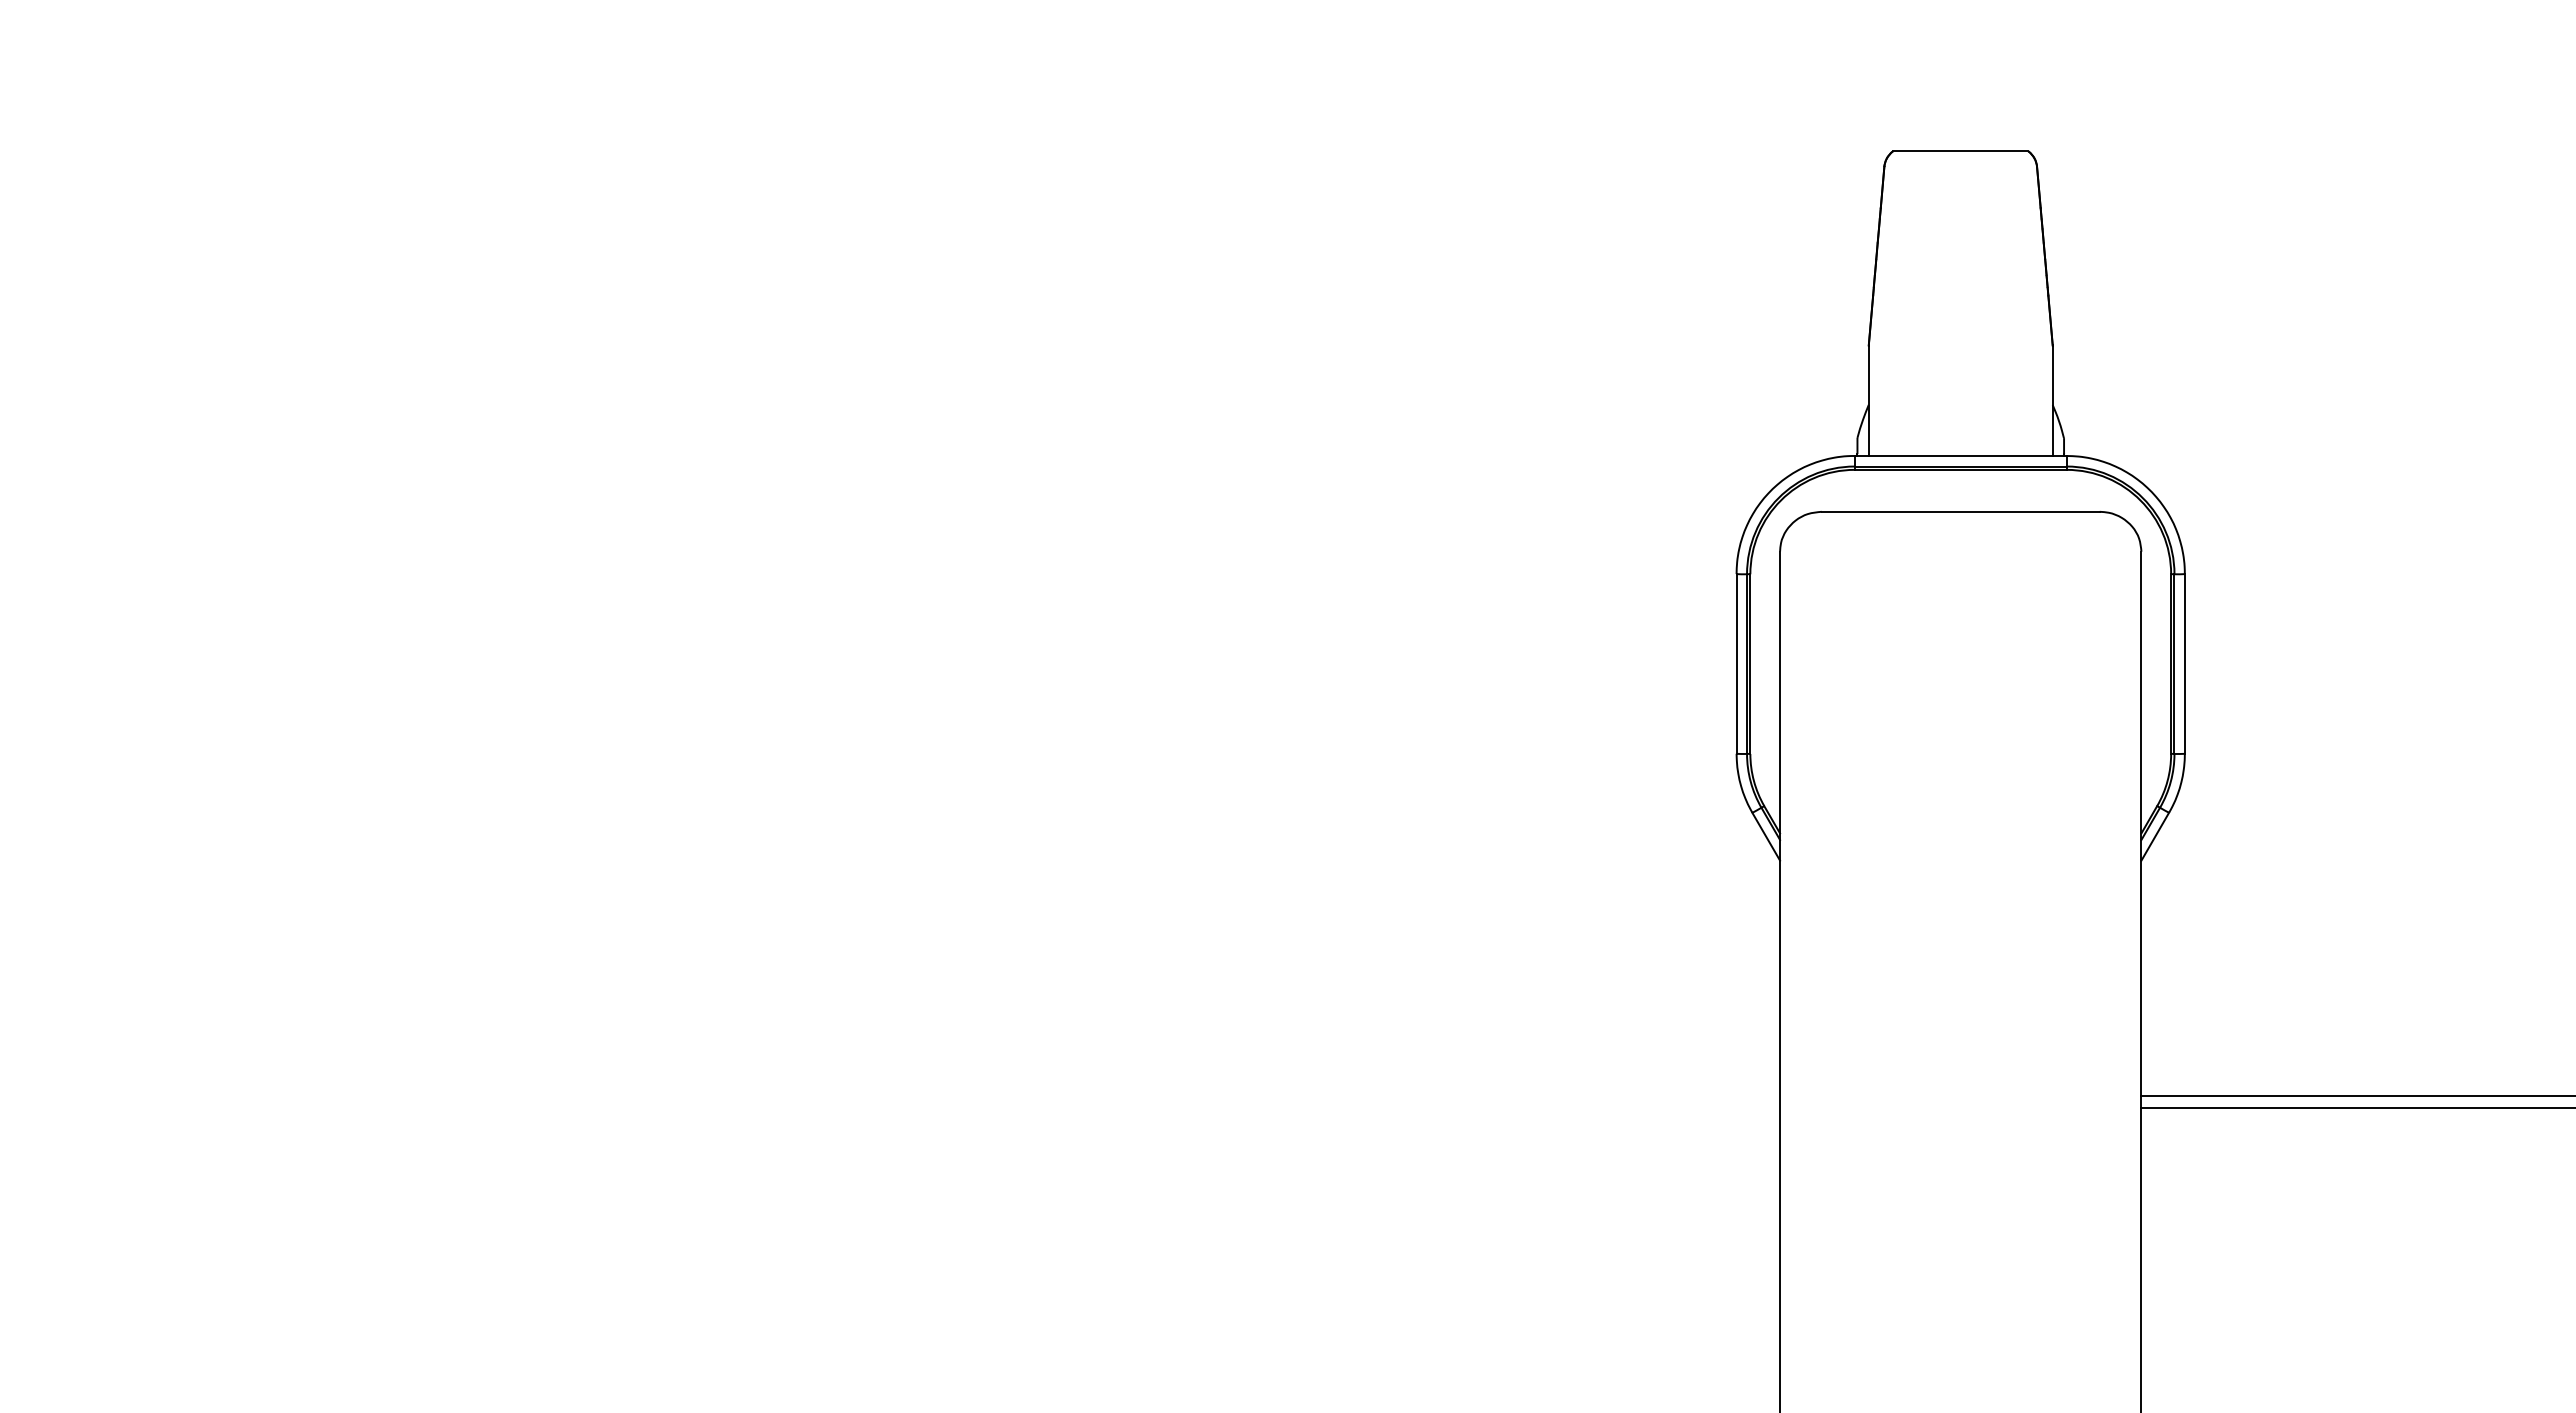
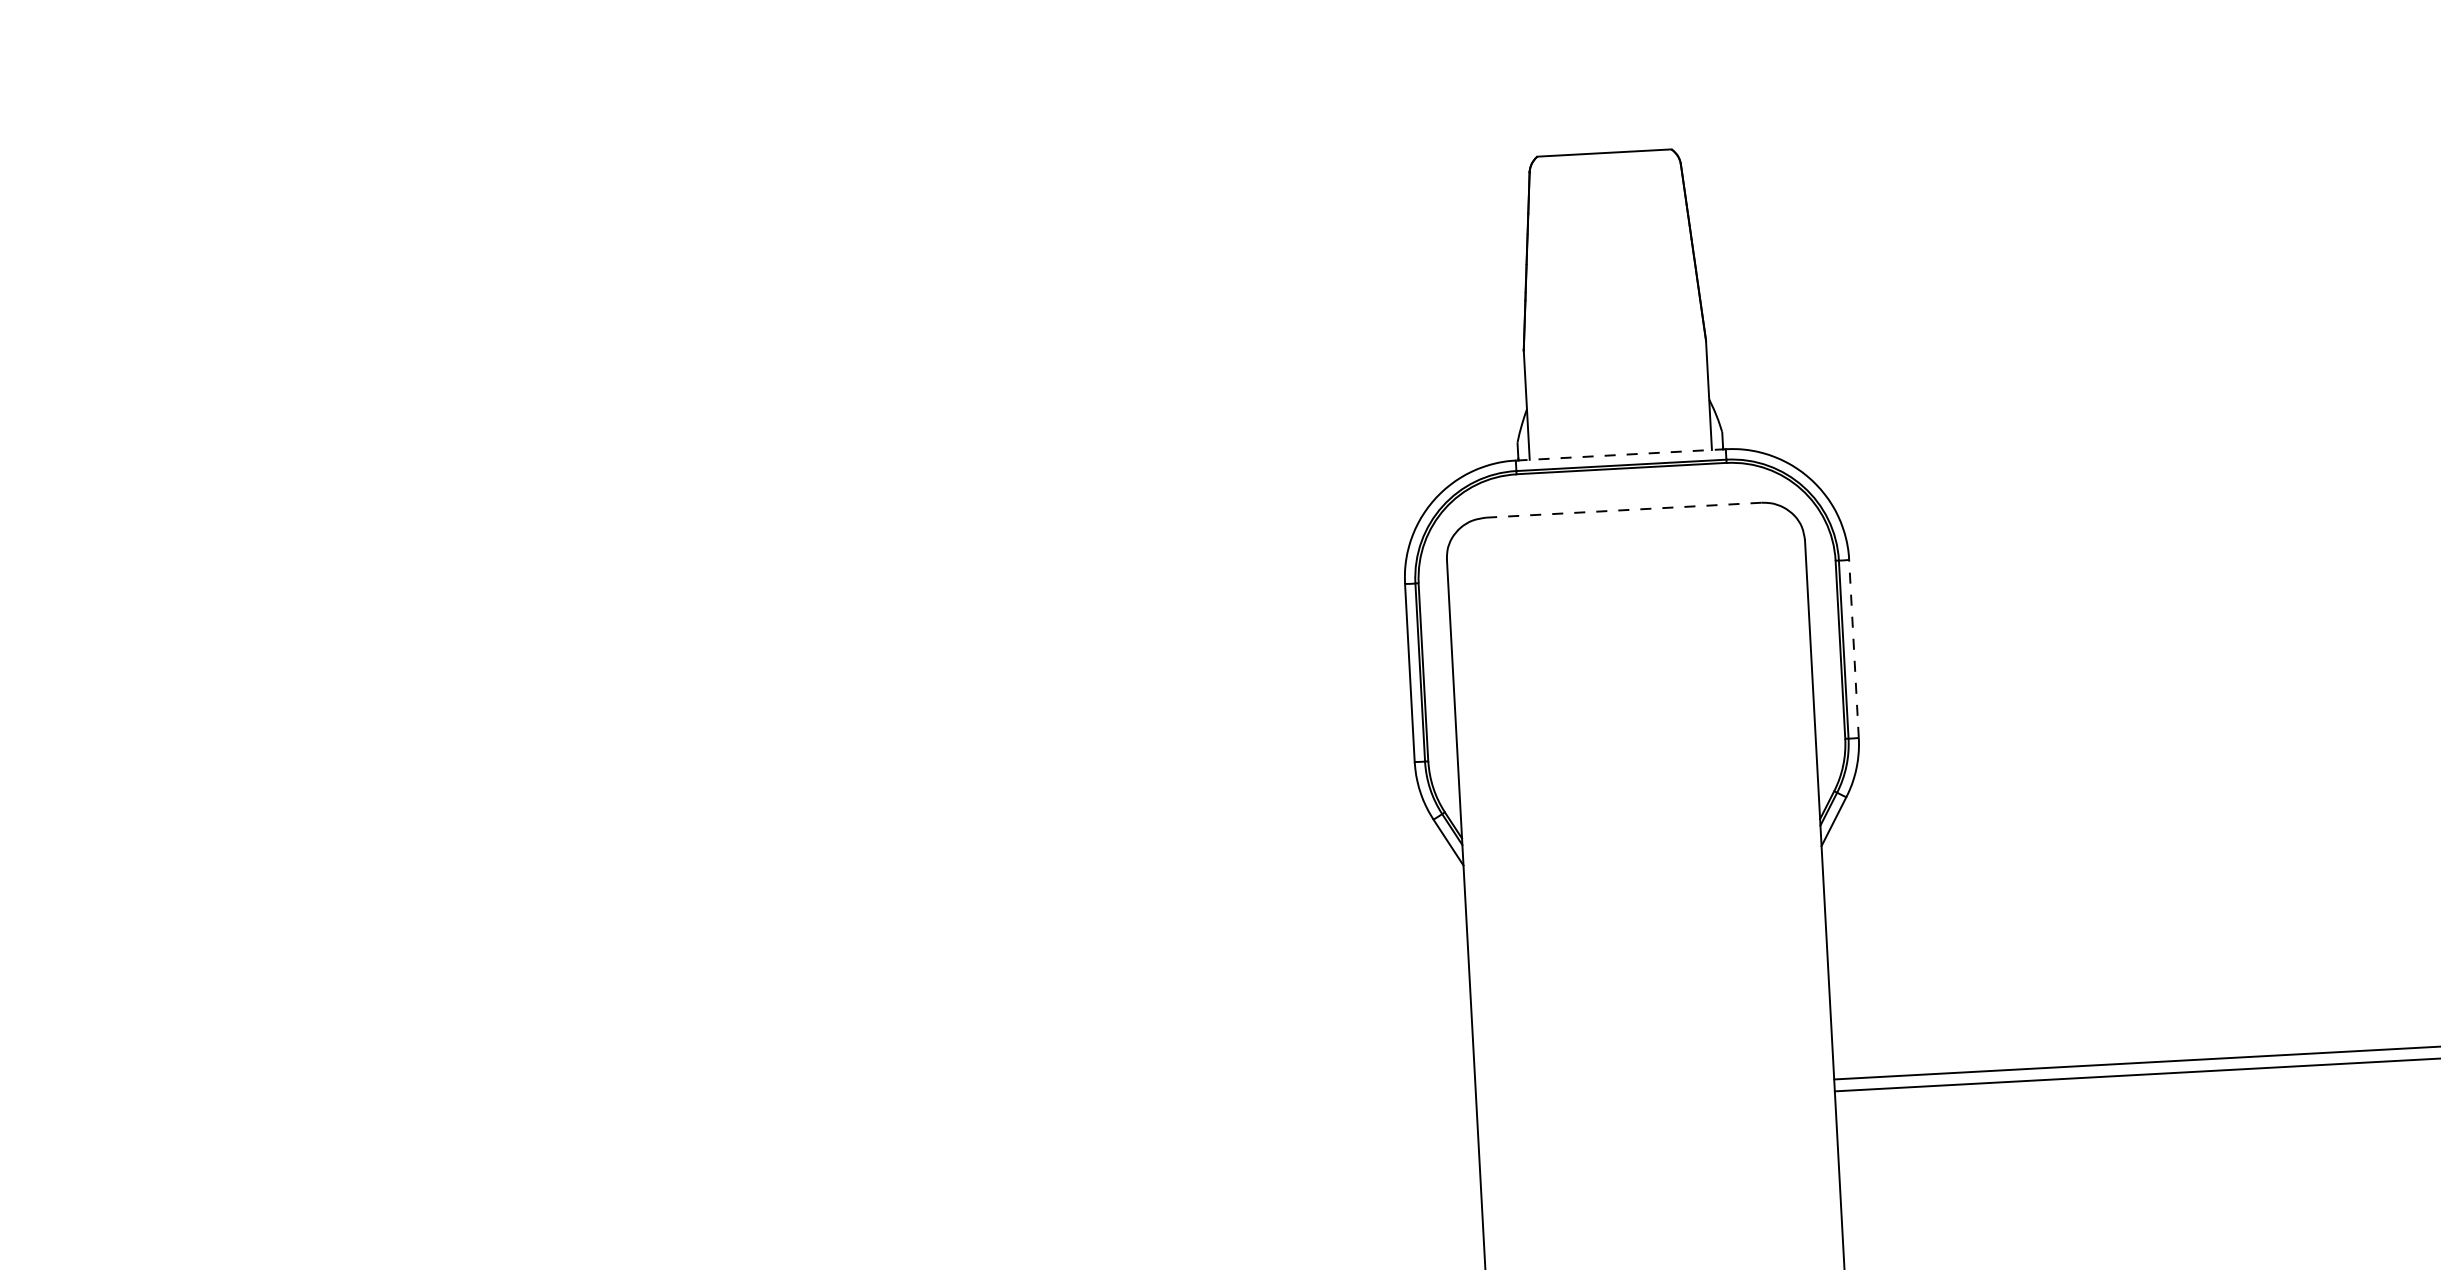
line: (1960, 455) -> (1620, 454), solid -> dashed
line: (1960, 511) -> (1623, 509), solid -> dashed
line: (2184, 663) -> (1853, 648), solid -> dashed

